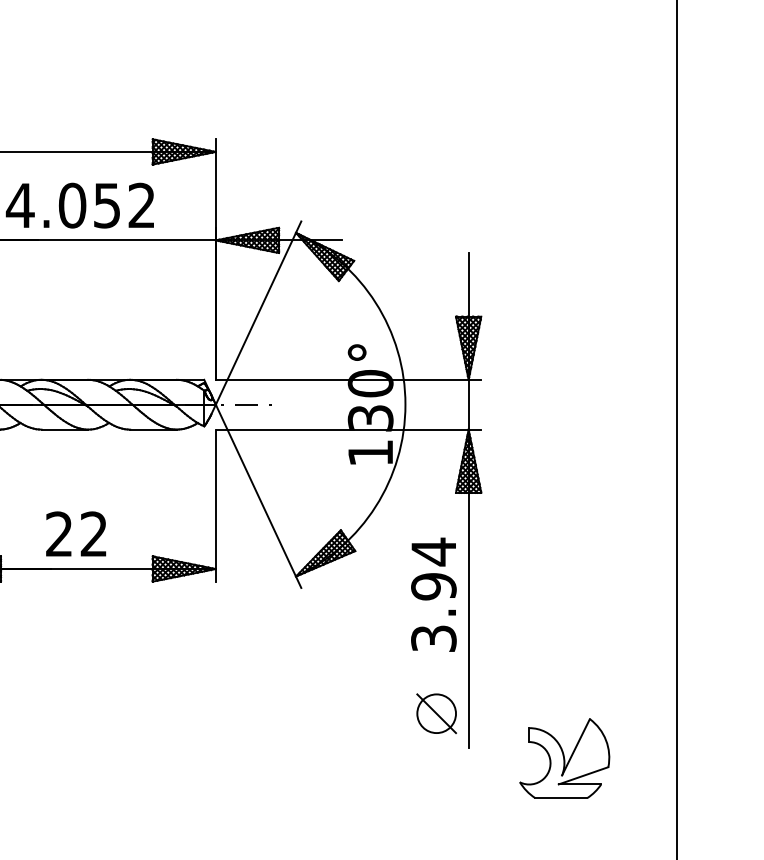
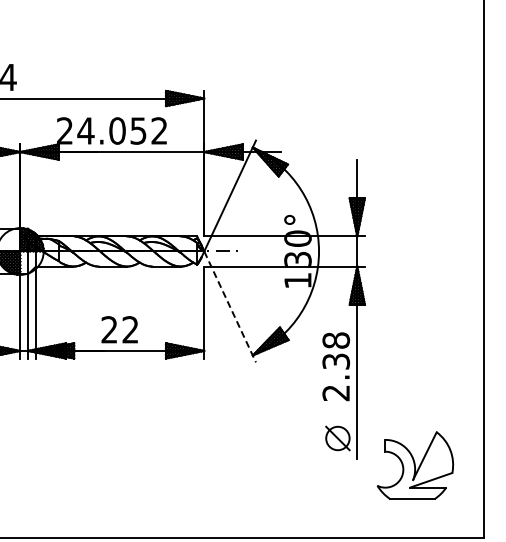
line: (259, 497) -> (230, 307), solid -> dashed
text: (434, 594) -> (336, 366), 3.94 -> 2.38
part: (564, 758) -> (415, 465), size x1.4

